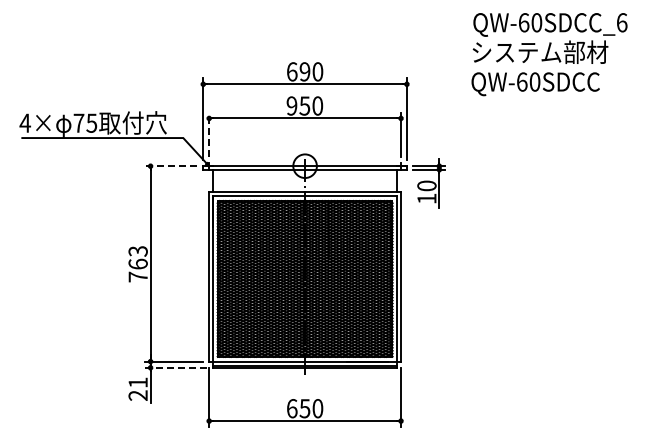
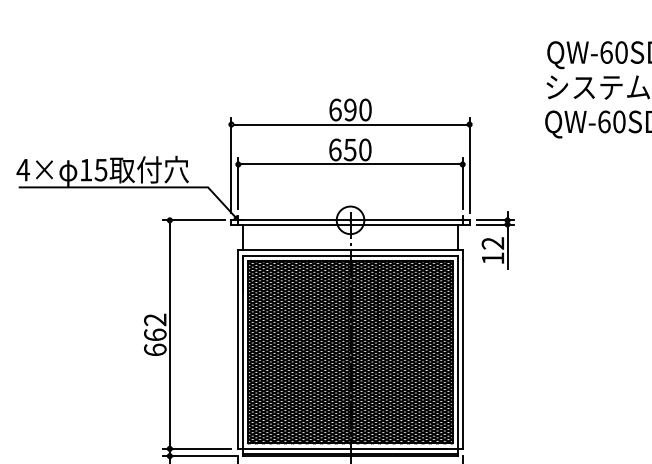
text: (291, 105) -> (334, 149), 950 -> 650
text: (78, 122) -> (85, 169), 75 -> 15
line: (209, 134) -> (238, 183), dashed -> solid
line: (170, 166) -> (193, 220), dashed -> solid
text: (426, 185) -> (492, 242), 10 -> 12
text: (137, 264) -> (154, 335), 763 -> 662
line: (175, 367) -> (198, 455), dashed -> solid

